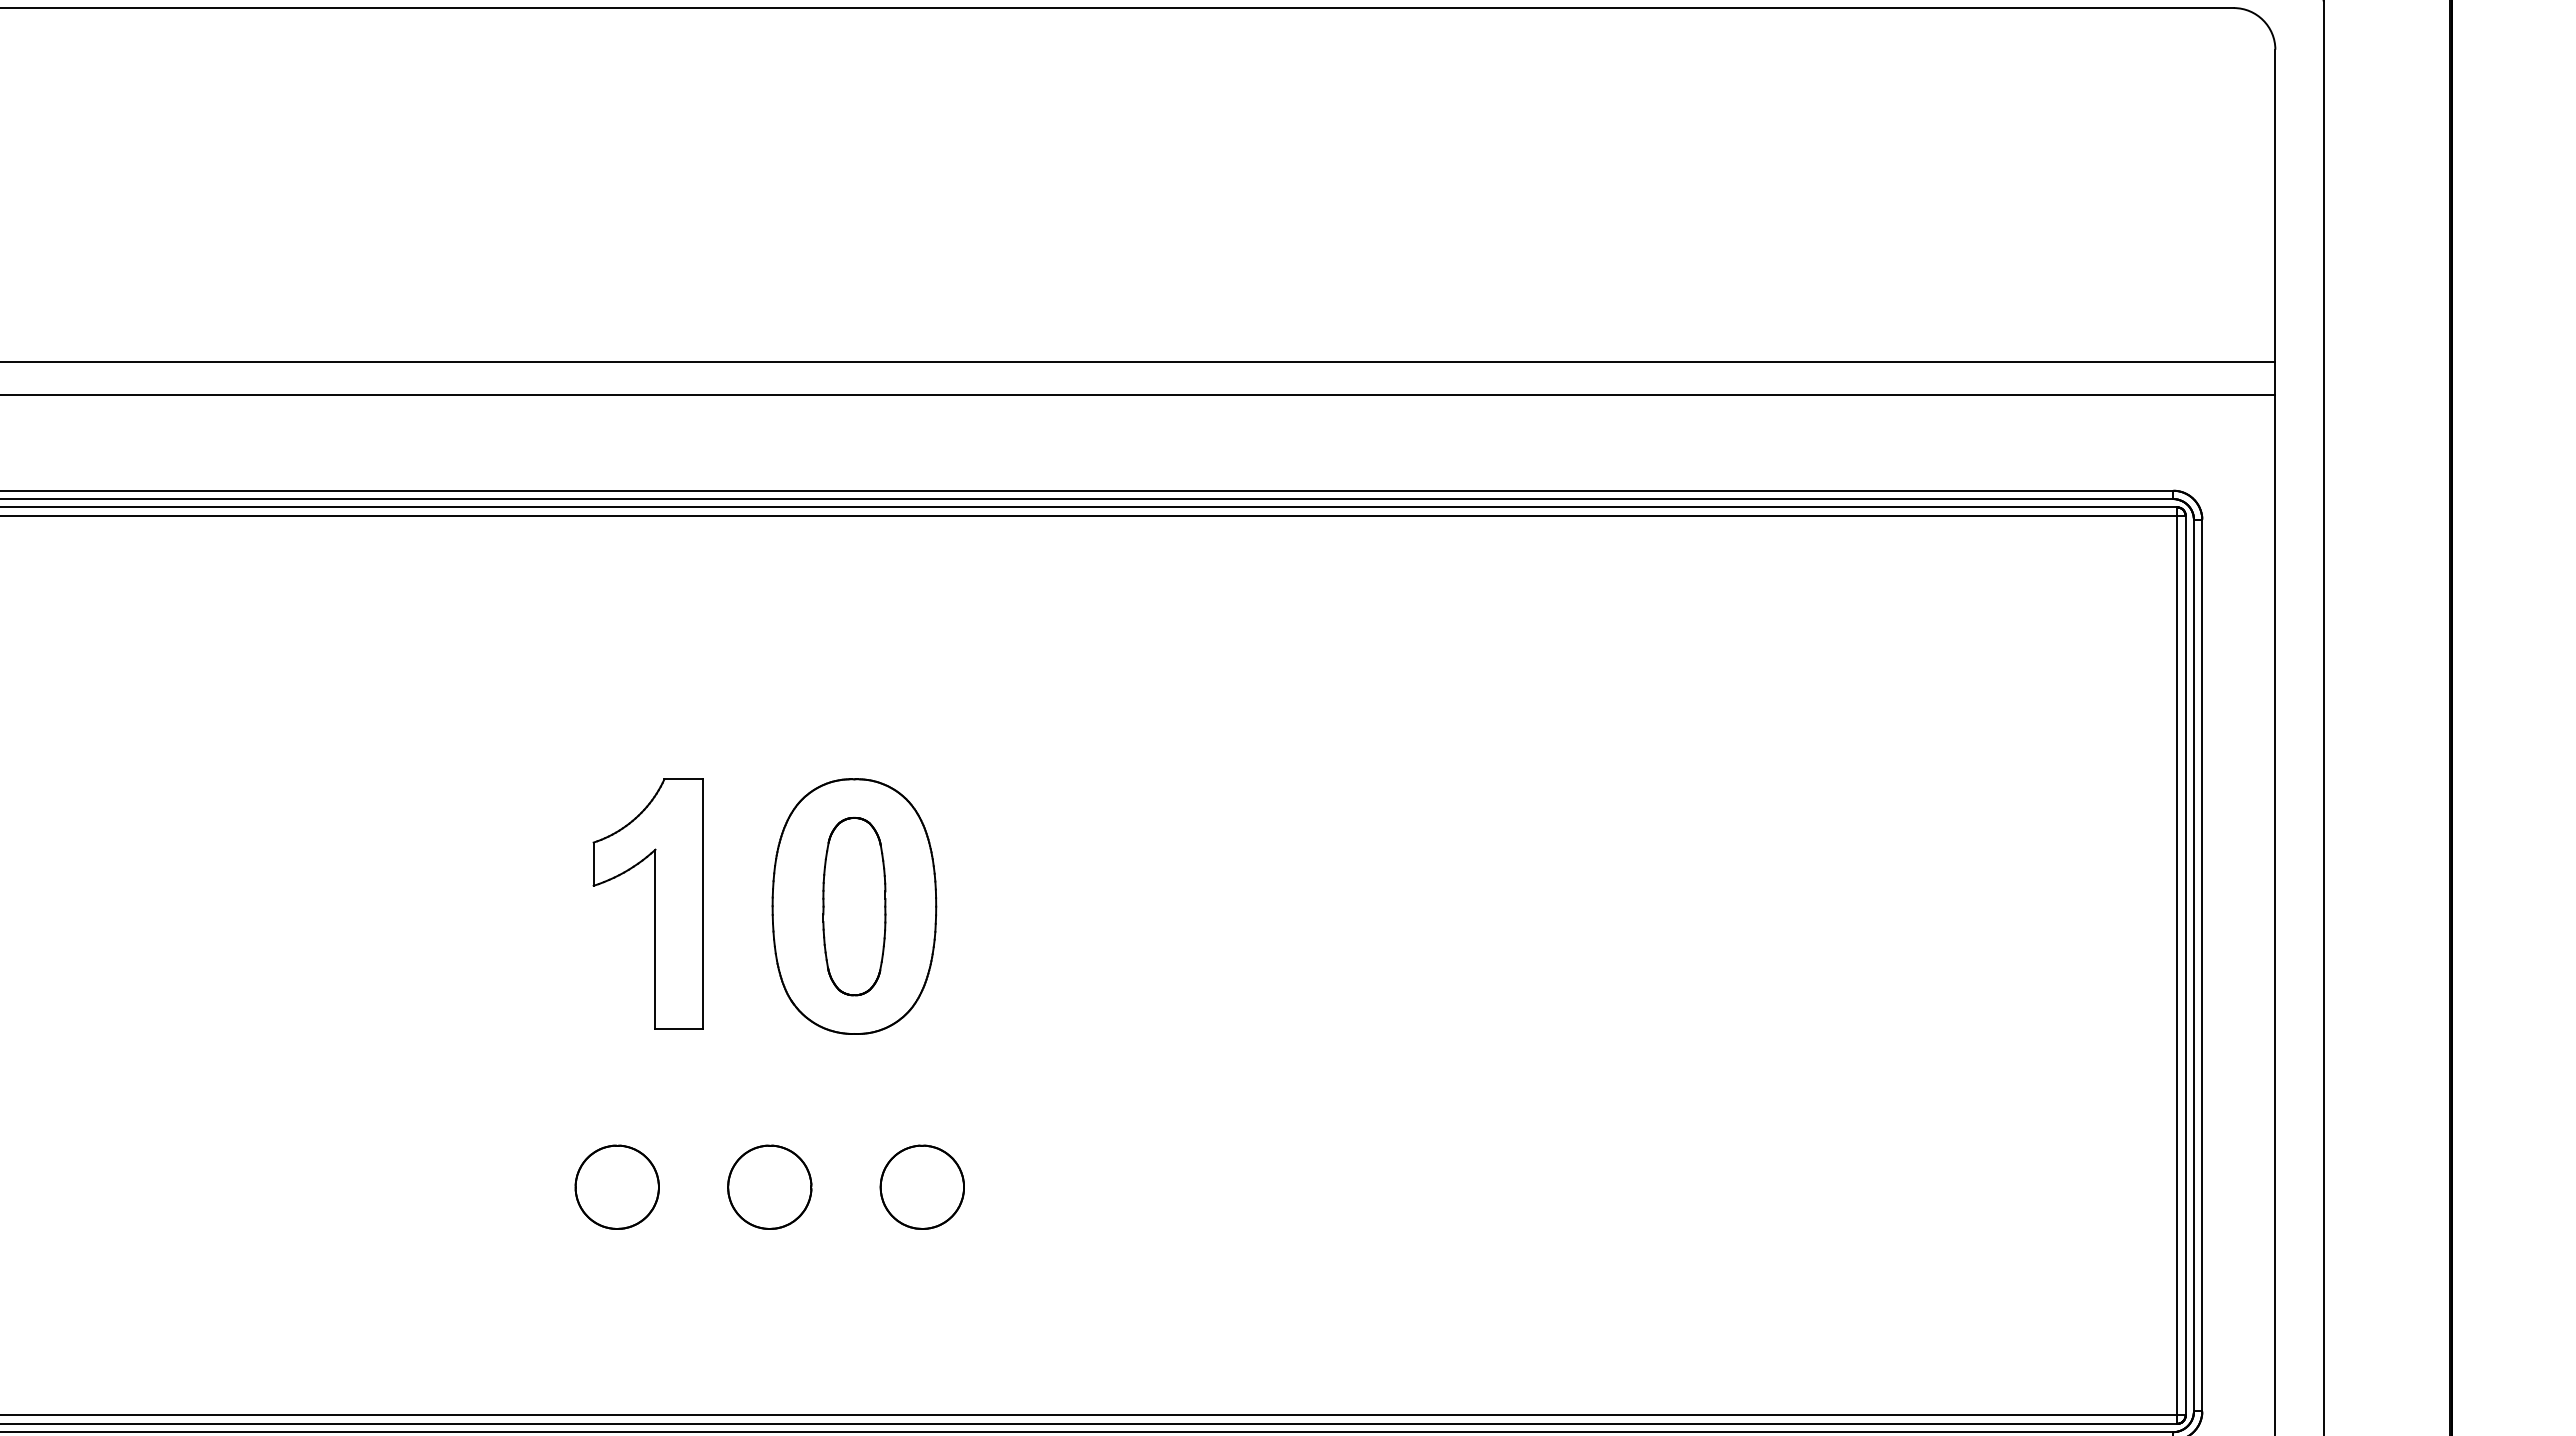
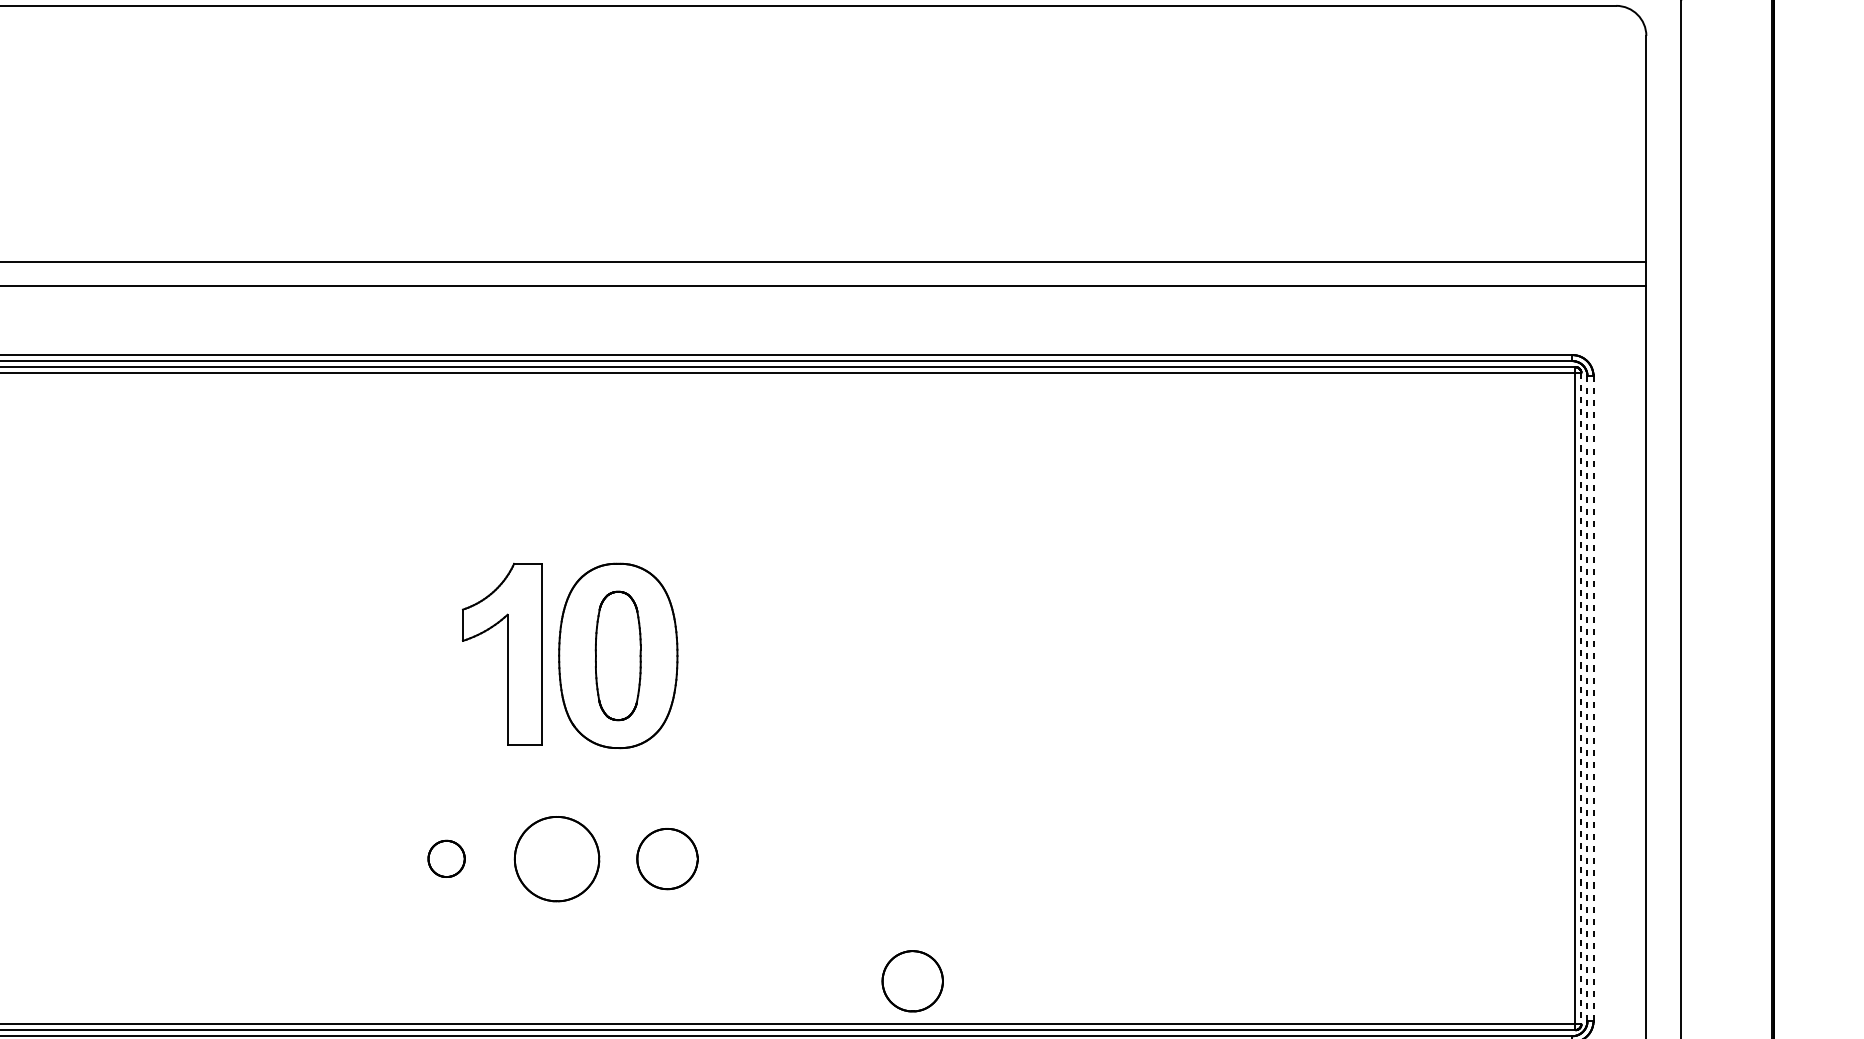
part: (654, 903) -> (506, 653), moved
line: (2185, 965) -> (1581, 698), solid -> dashed
line: (2193, 965) -> (1587, 698), solid -> dashed
line: (2202, 965) -> (1593, 698), solid -> dashed
part: (616, 1186) -> (446, 858), size x0.6
part: (769, 1186) -> (556, 858), size x1.4
part: (1260, 1355) -> (912, 980), added

